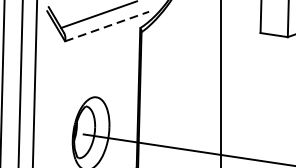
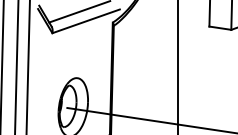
line: (107, 26) -> (86, 21), dashed -> solid

